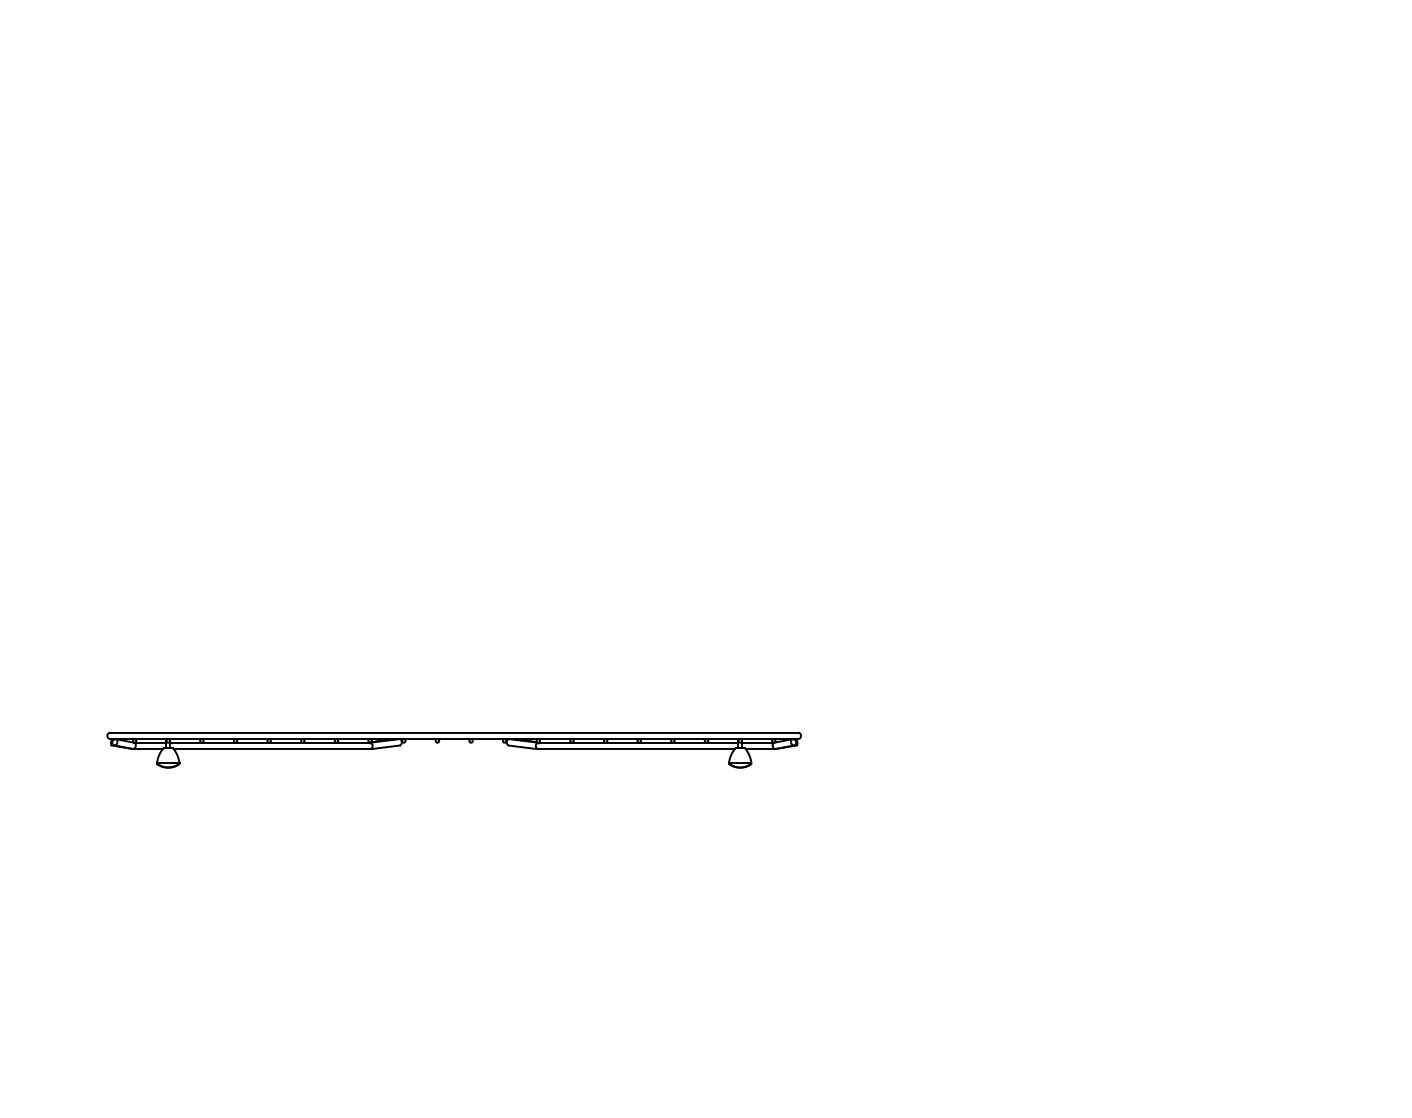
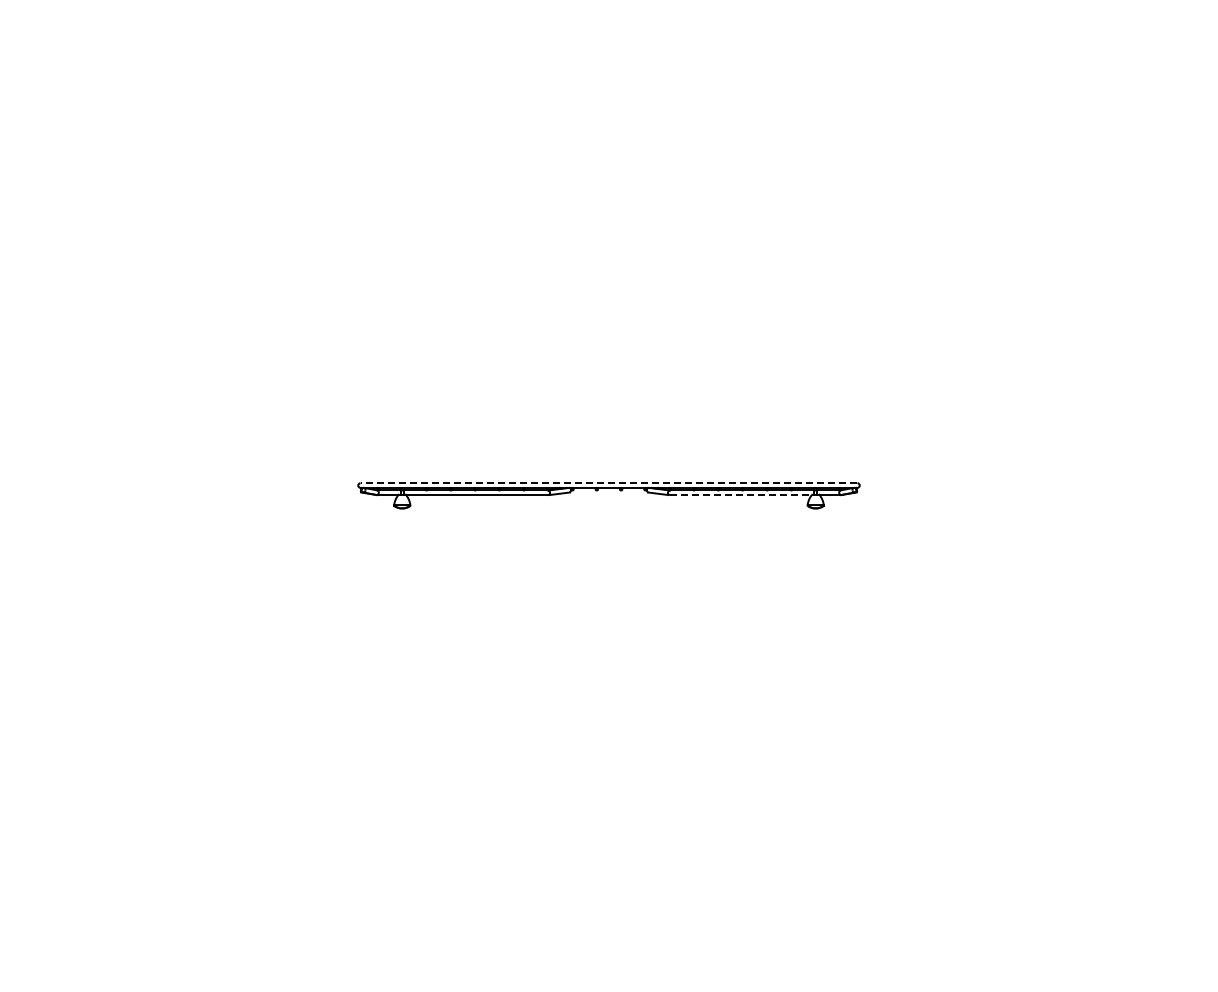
line: (453, 733) -> (608, 483), solid -> dashed
line: (637, 749) -> (741, 495), solid -> dashed

